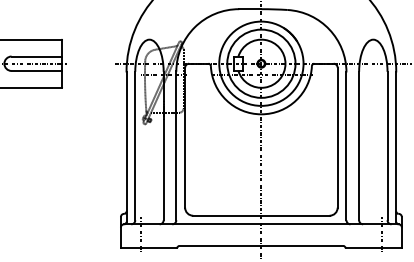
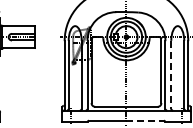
line: (359, 147) -> (171, 75), solid -> dashed
line: (302, 245) -> (145, 120), solid -> dashed

